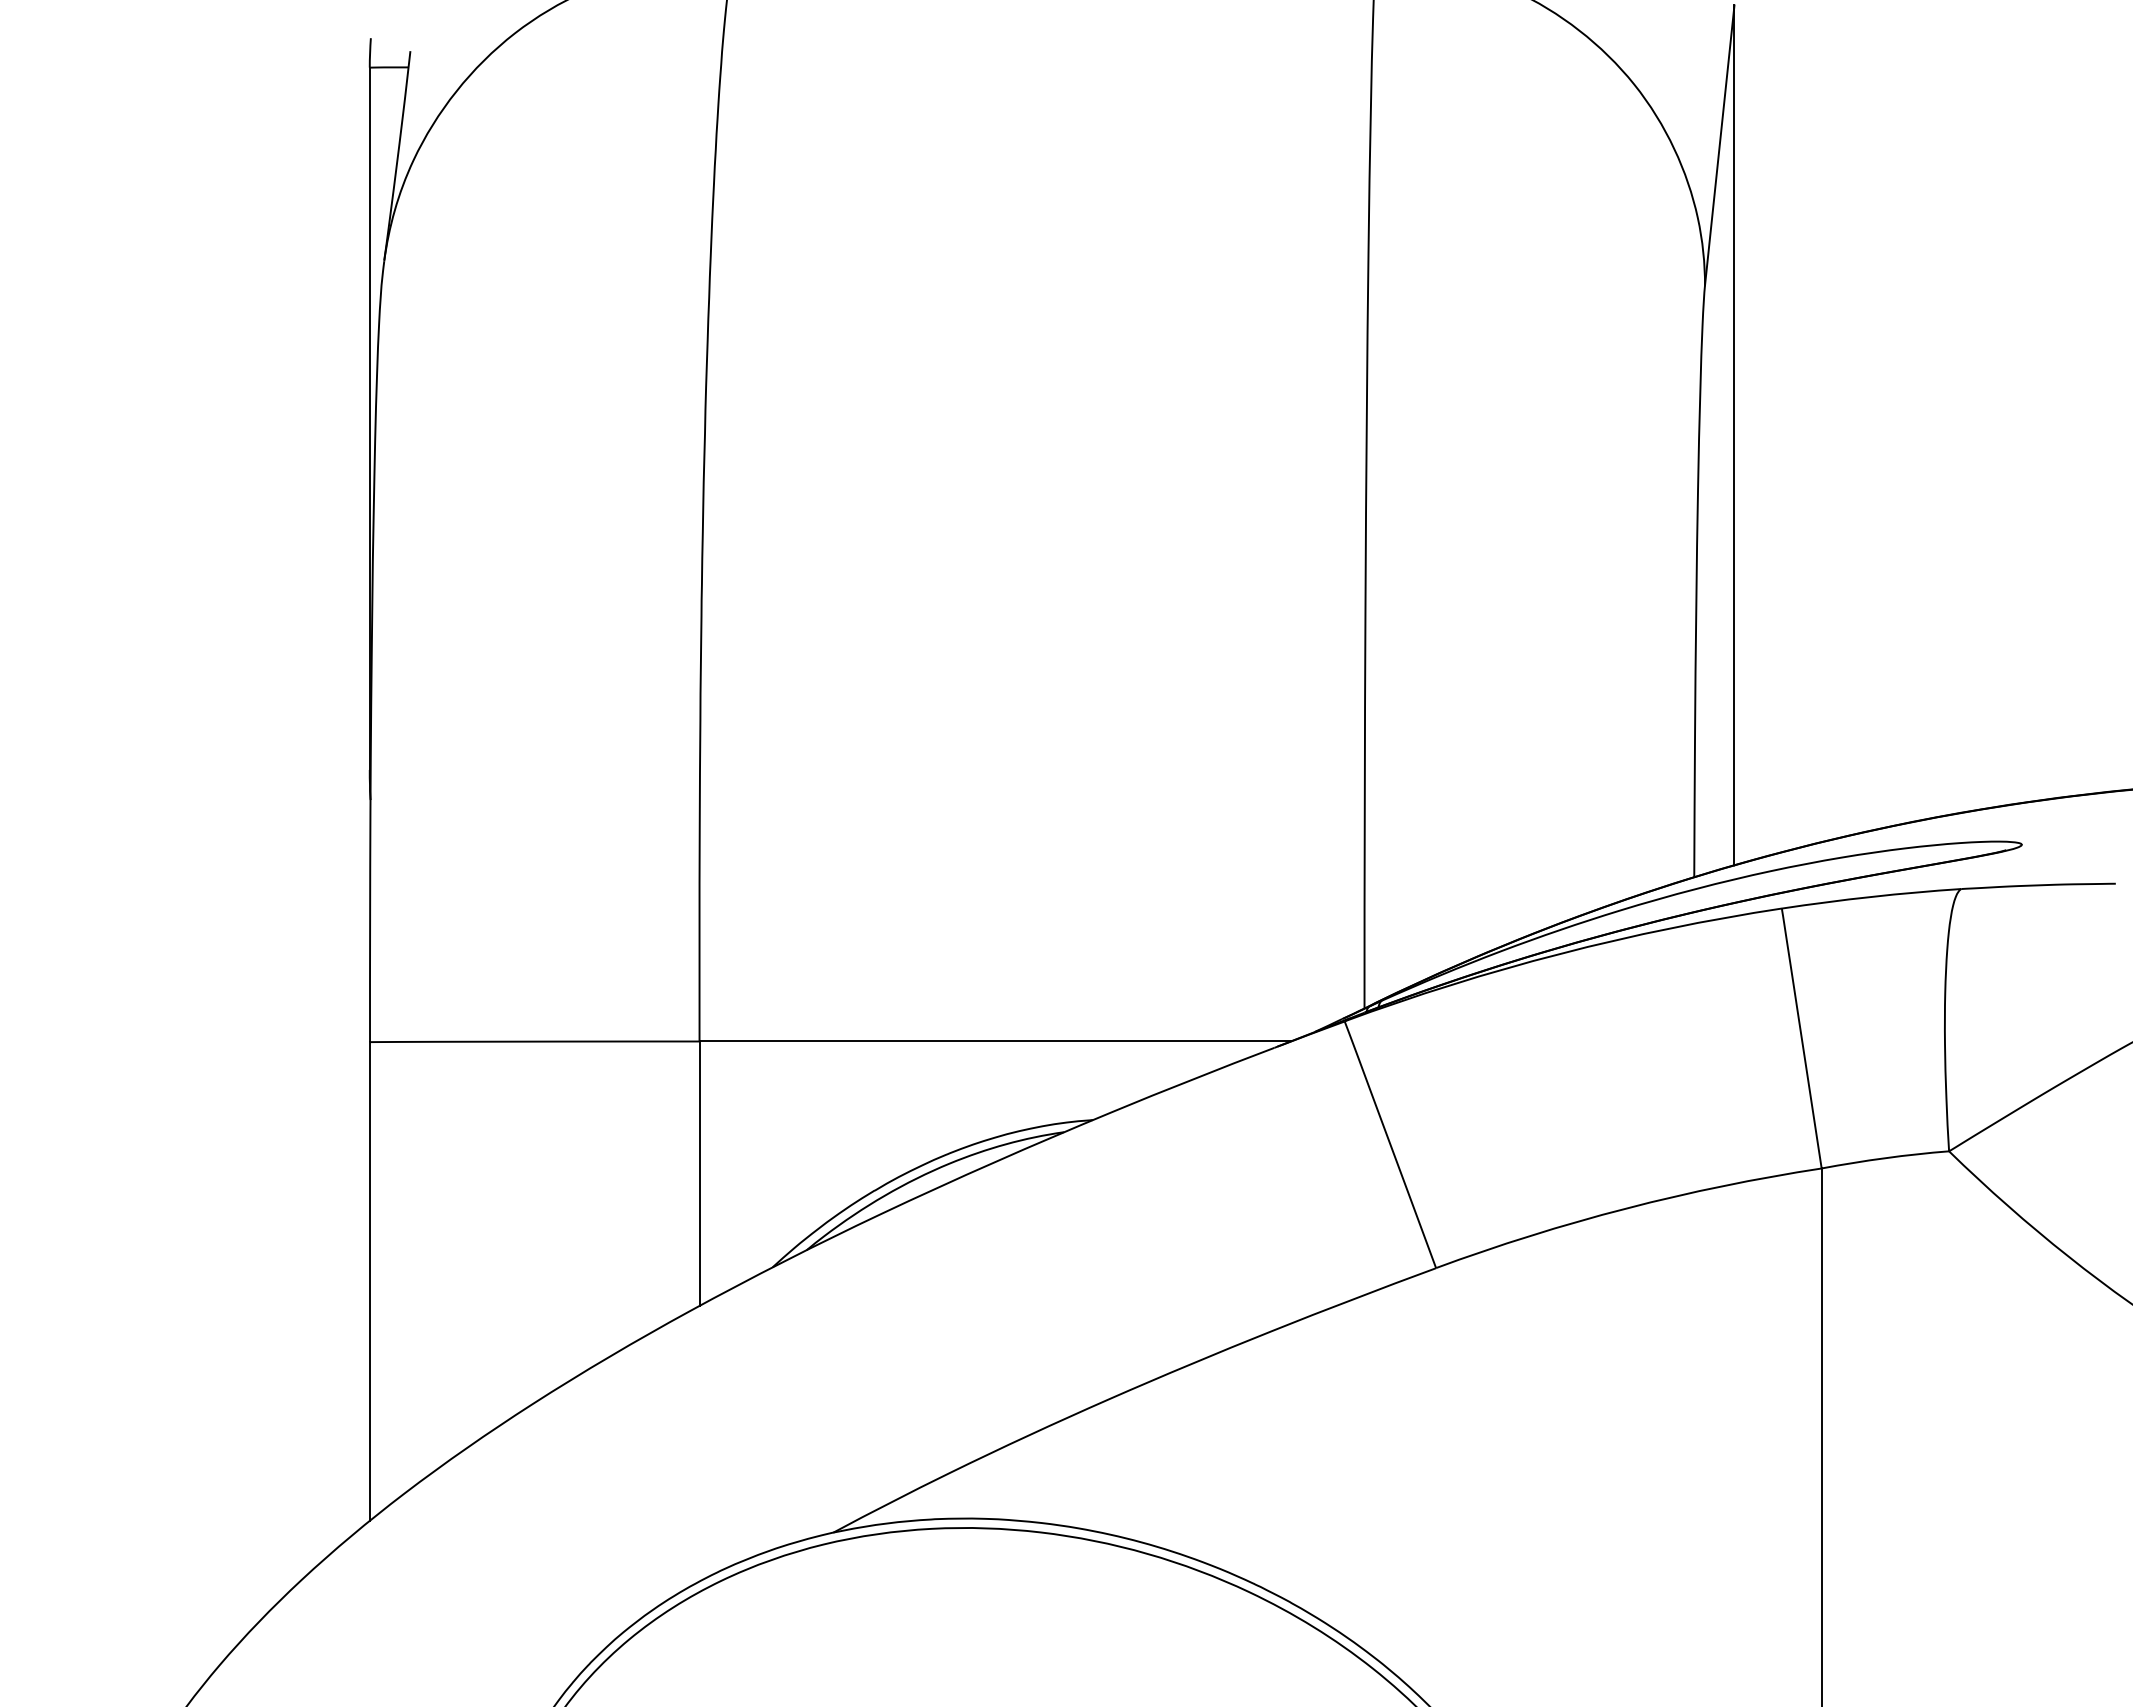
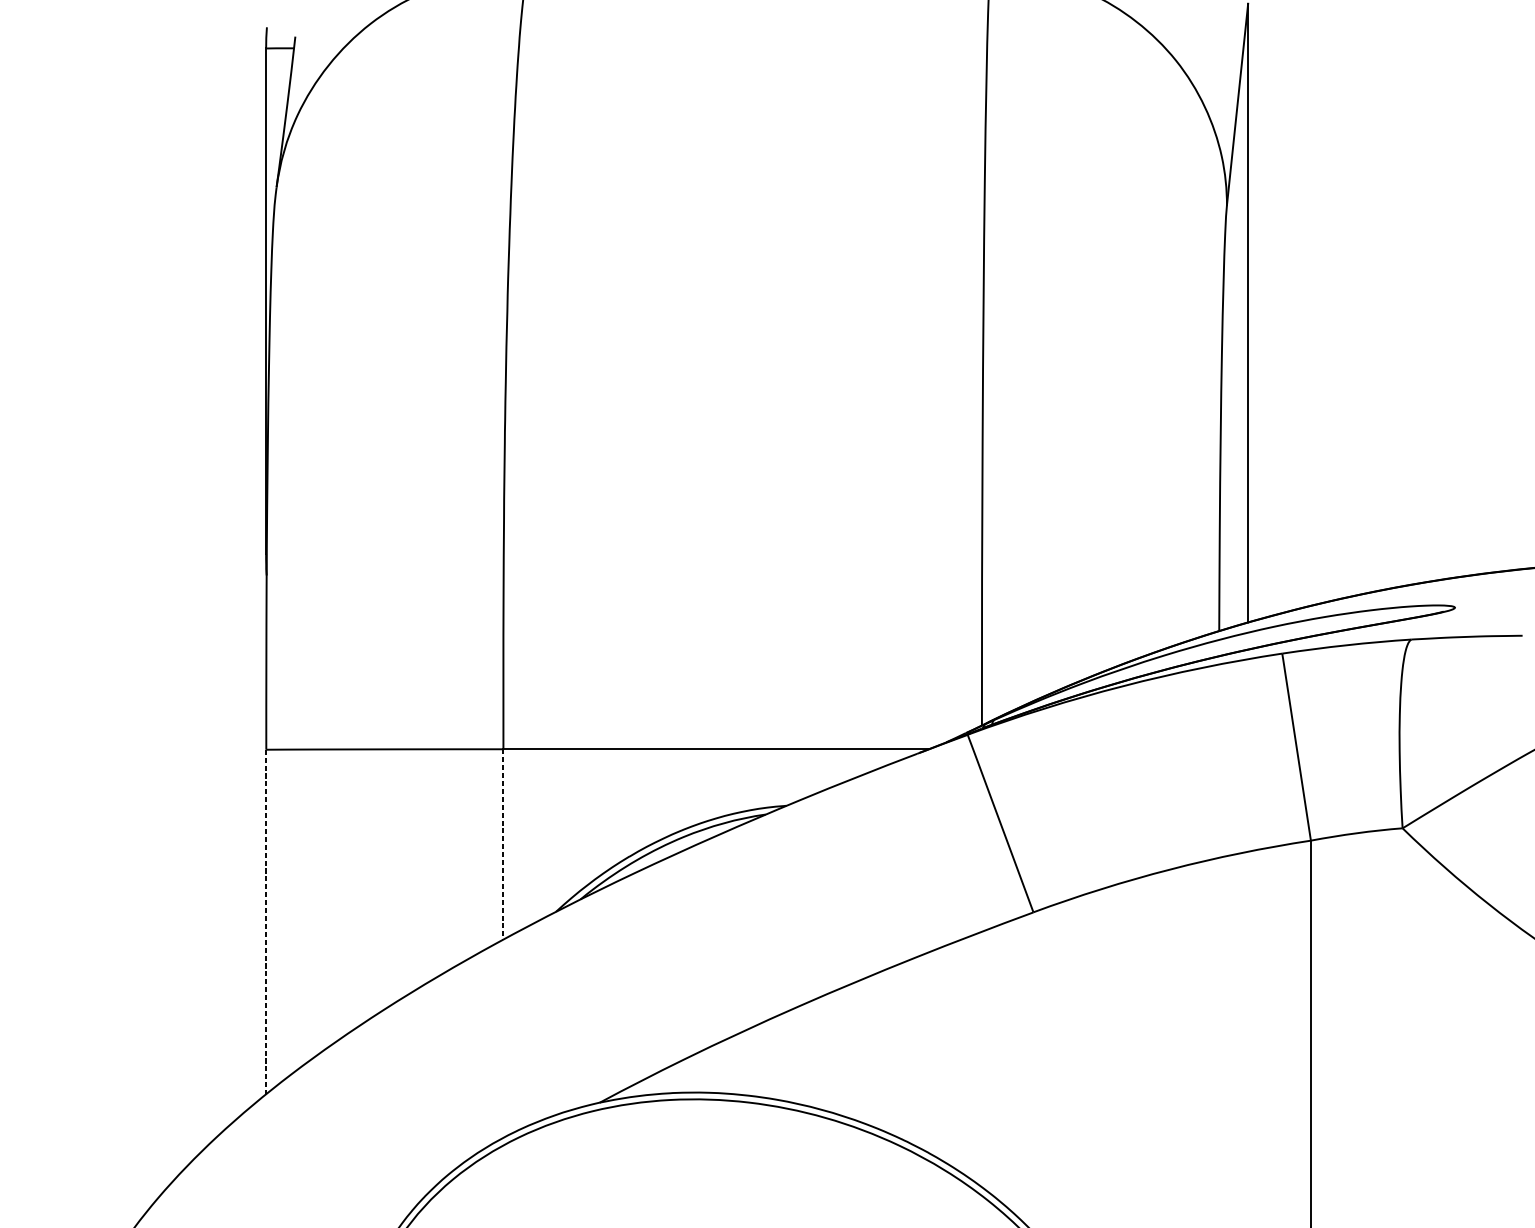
line: (699, 1174) -> (503, 844), solid -> dashed
line: (370, 1282) -> (266, 922), solid -> dashed

